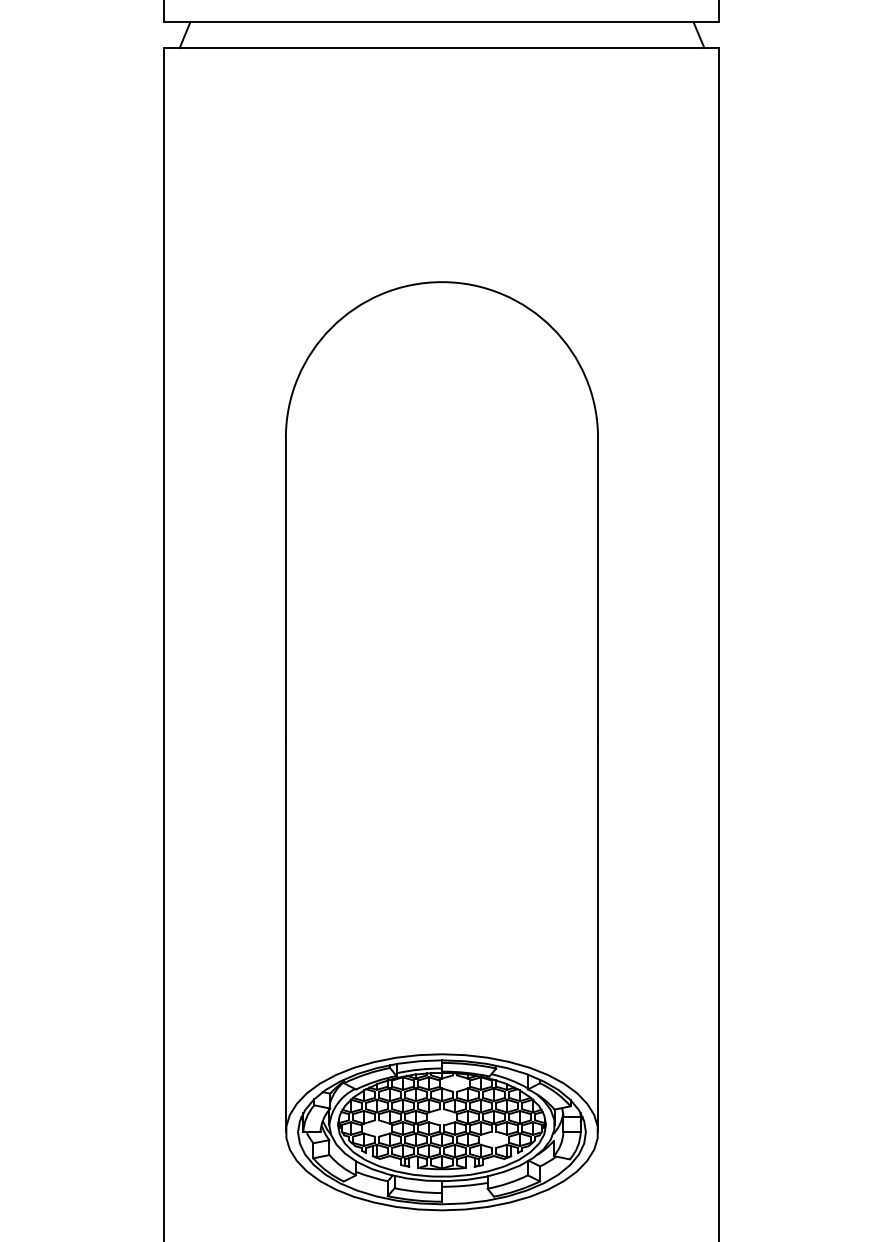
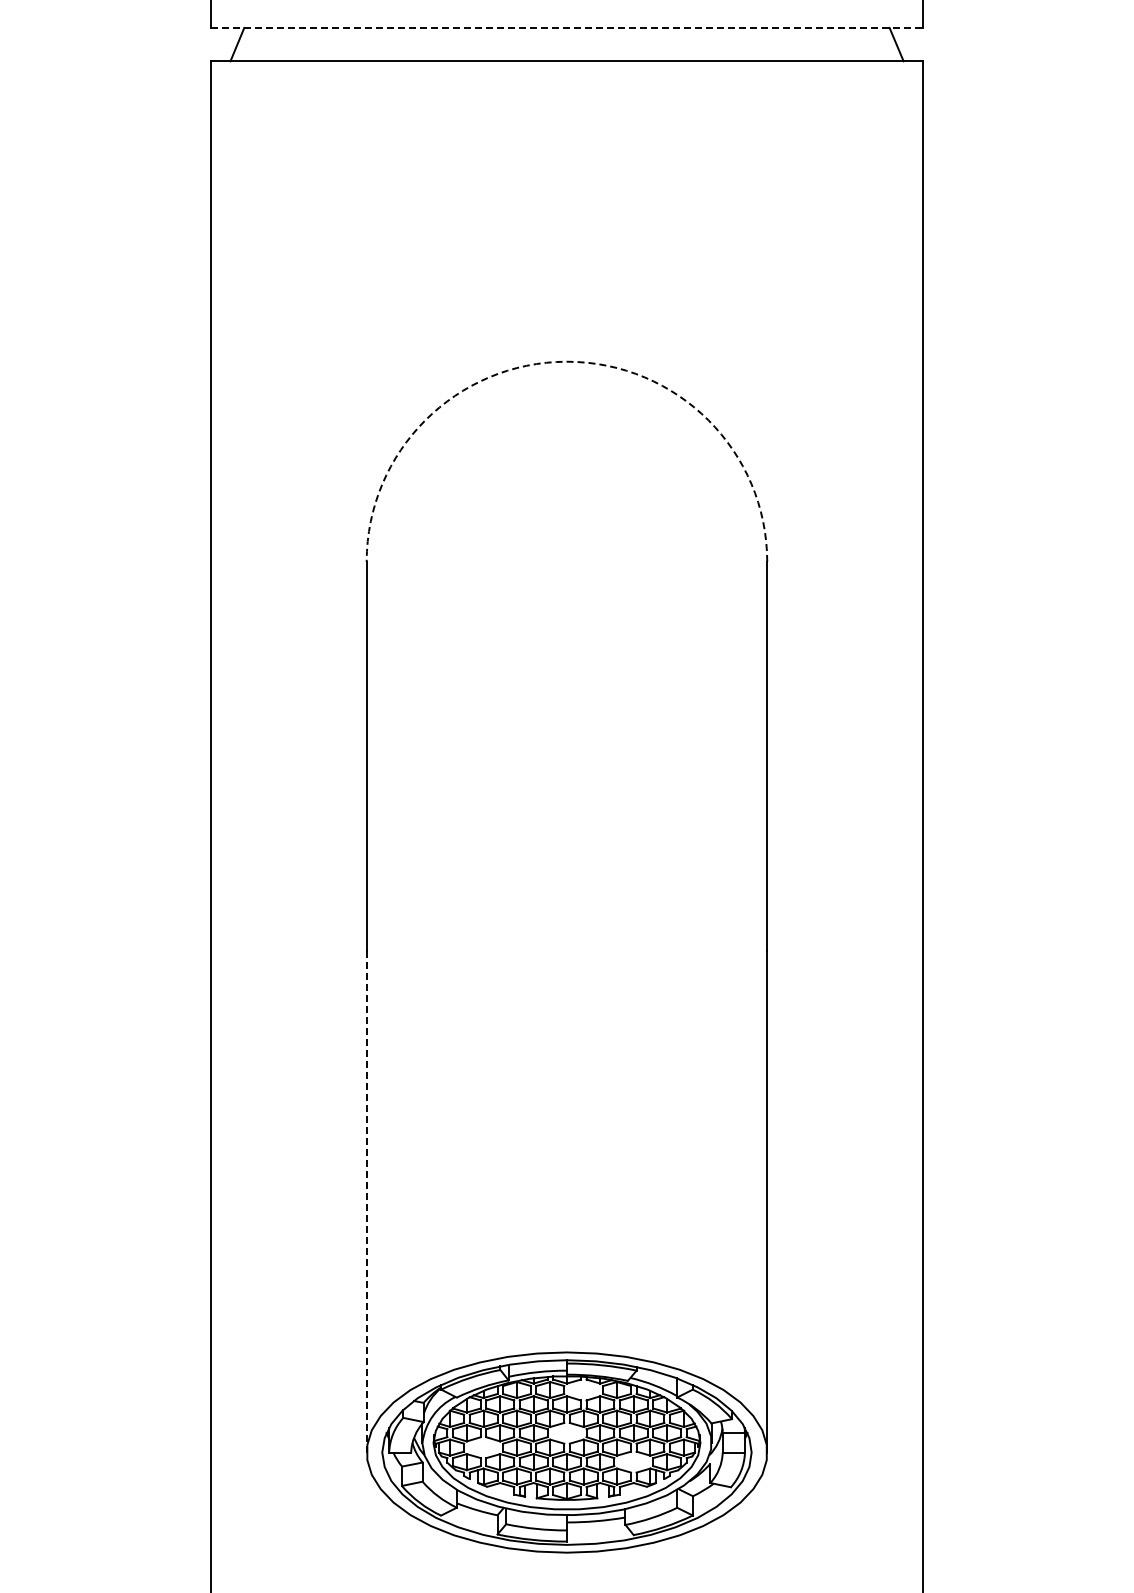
line: (442, 21) -> (567, 27), solid -> dashed
arc: (441, 281) -> (566, 361), solid -> dashed
line: (285, 937) -> (366, 1202), solid -> dashed

